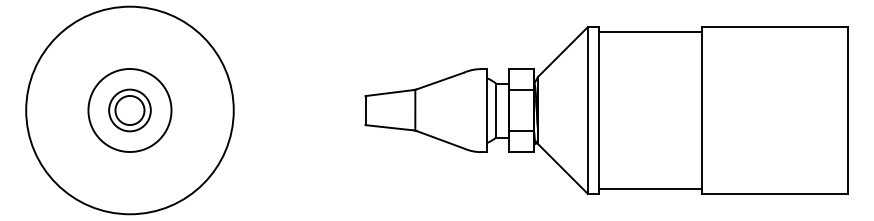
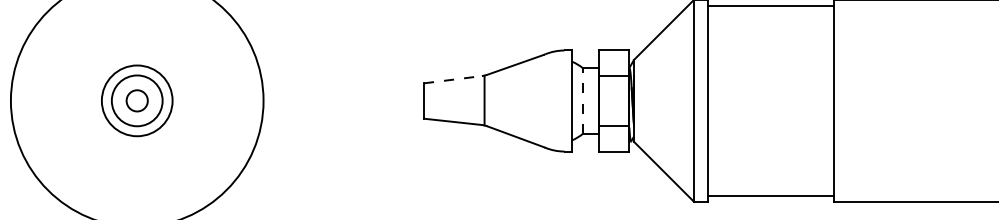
line: (389, 93) -> (453, 80), solid -> dashed
circle: (129, 110) -> (136, 100), size x0.6
circle: (129, 110) -> (136, 100), size x0.7
line: (496, 110) -> (583, 100), solid -> dashed

